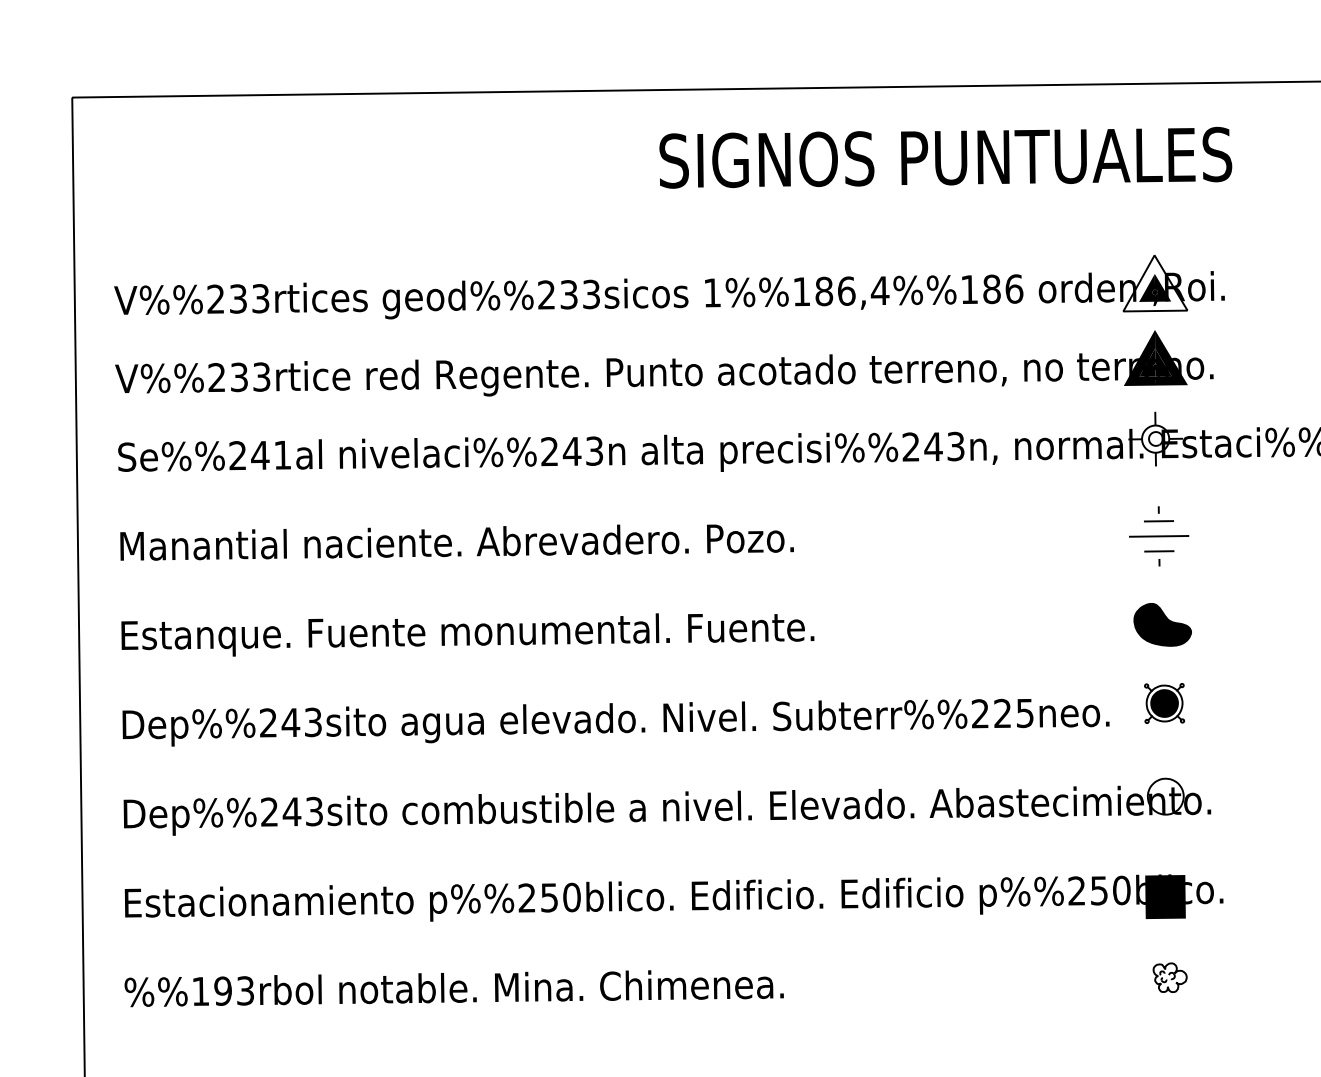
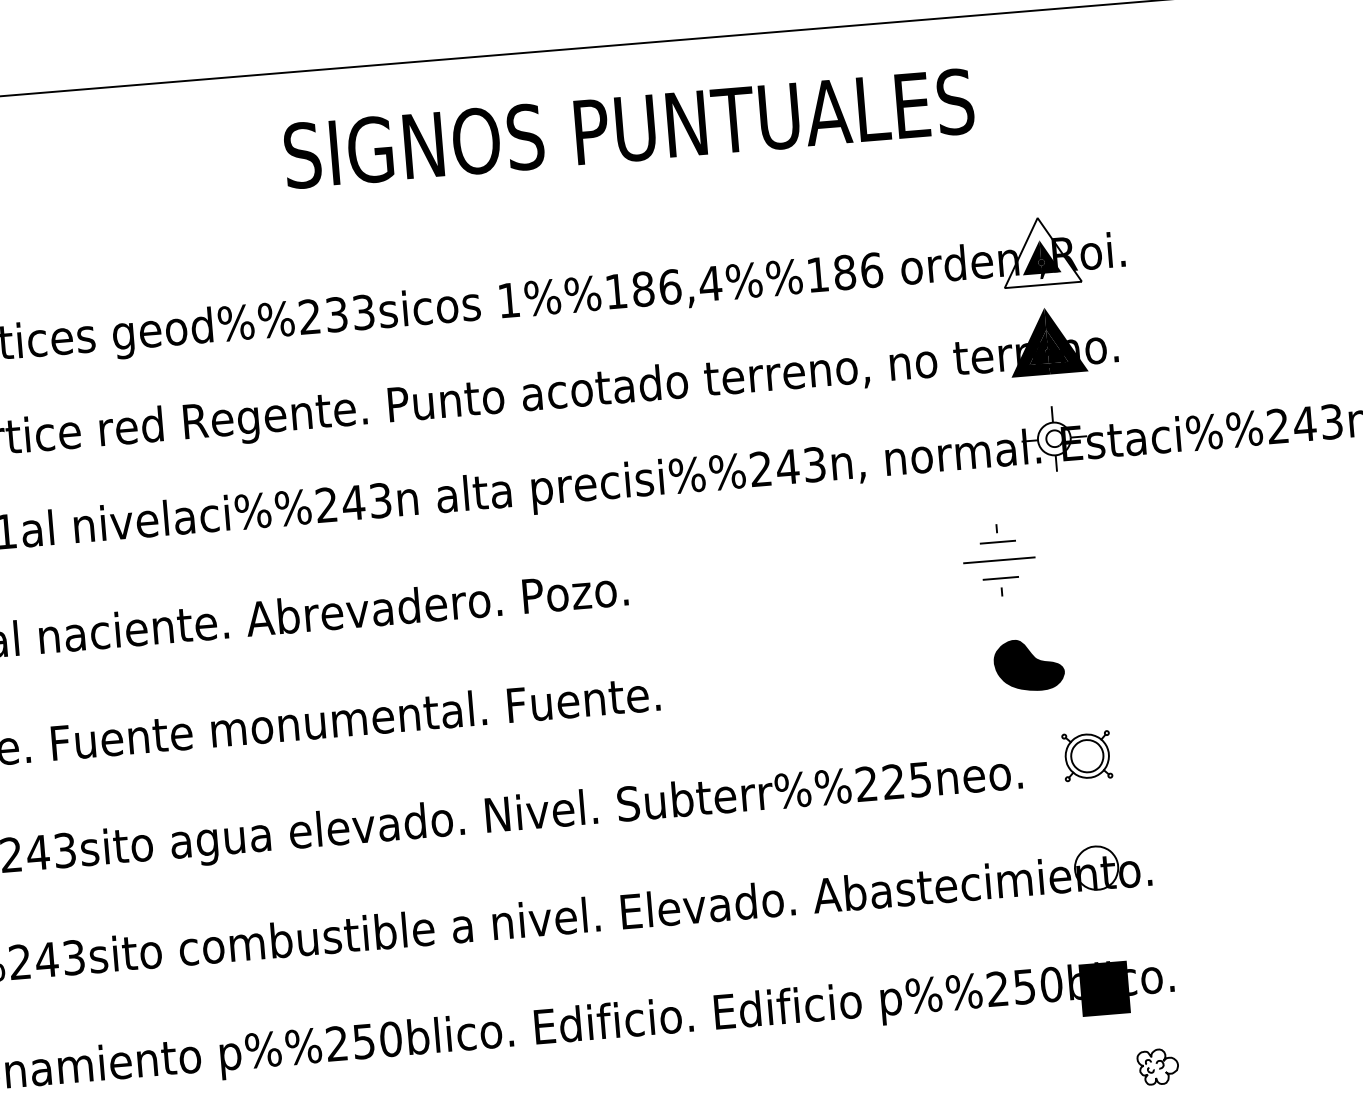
text: (945, 157) -> (628, 128), moved
part: (1159, 536) -> (999, 560), moved
part: (1162, 624) -> (1028, 664), moved
fill: (1164, 703) -> (1087, 756), removed
part: (1169, 977) -> (1157, 1066), moved

